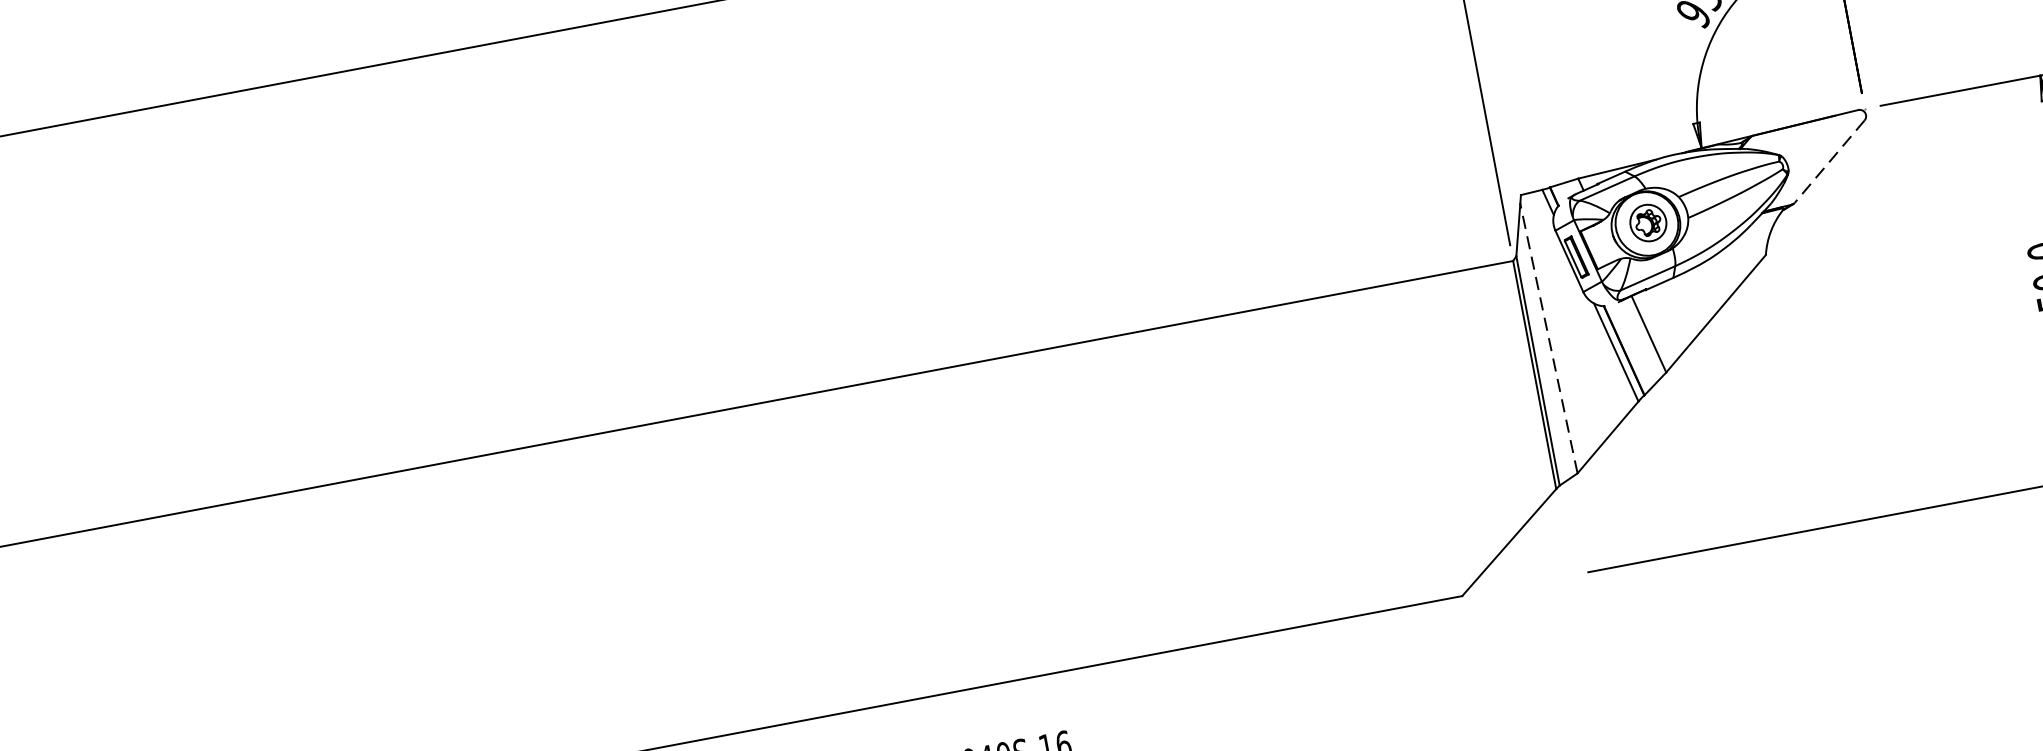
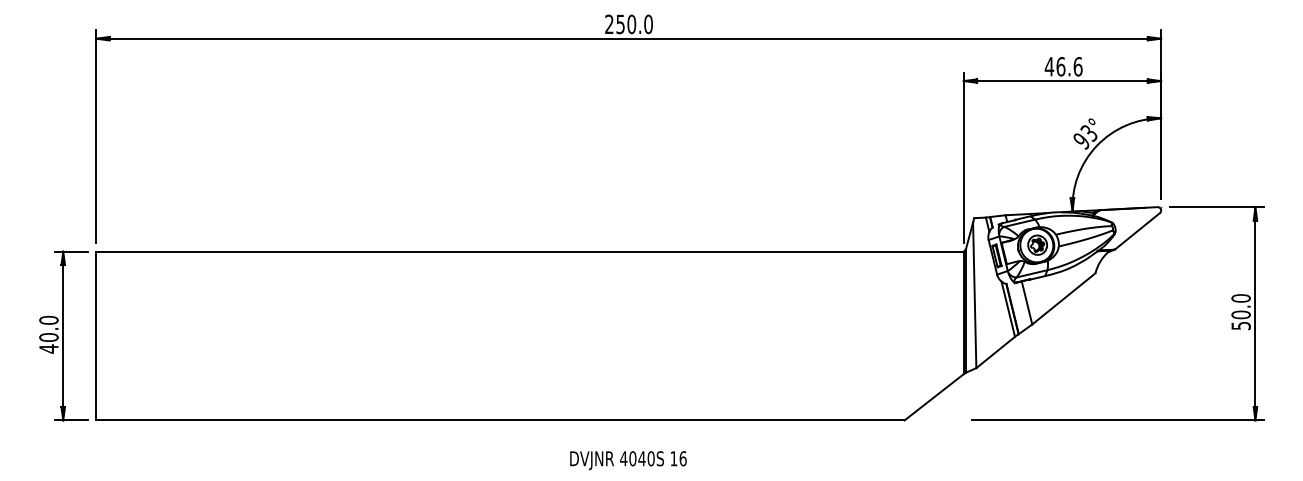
line: (1829, 162) -> (1137, 231), dashed -> solid
line: (1548, 338) -> (974, 295), dashed -> solid

